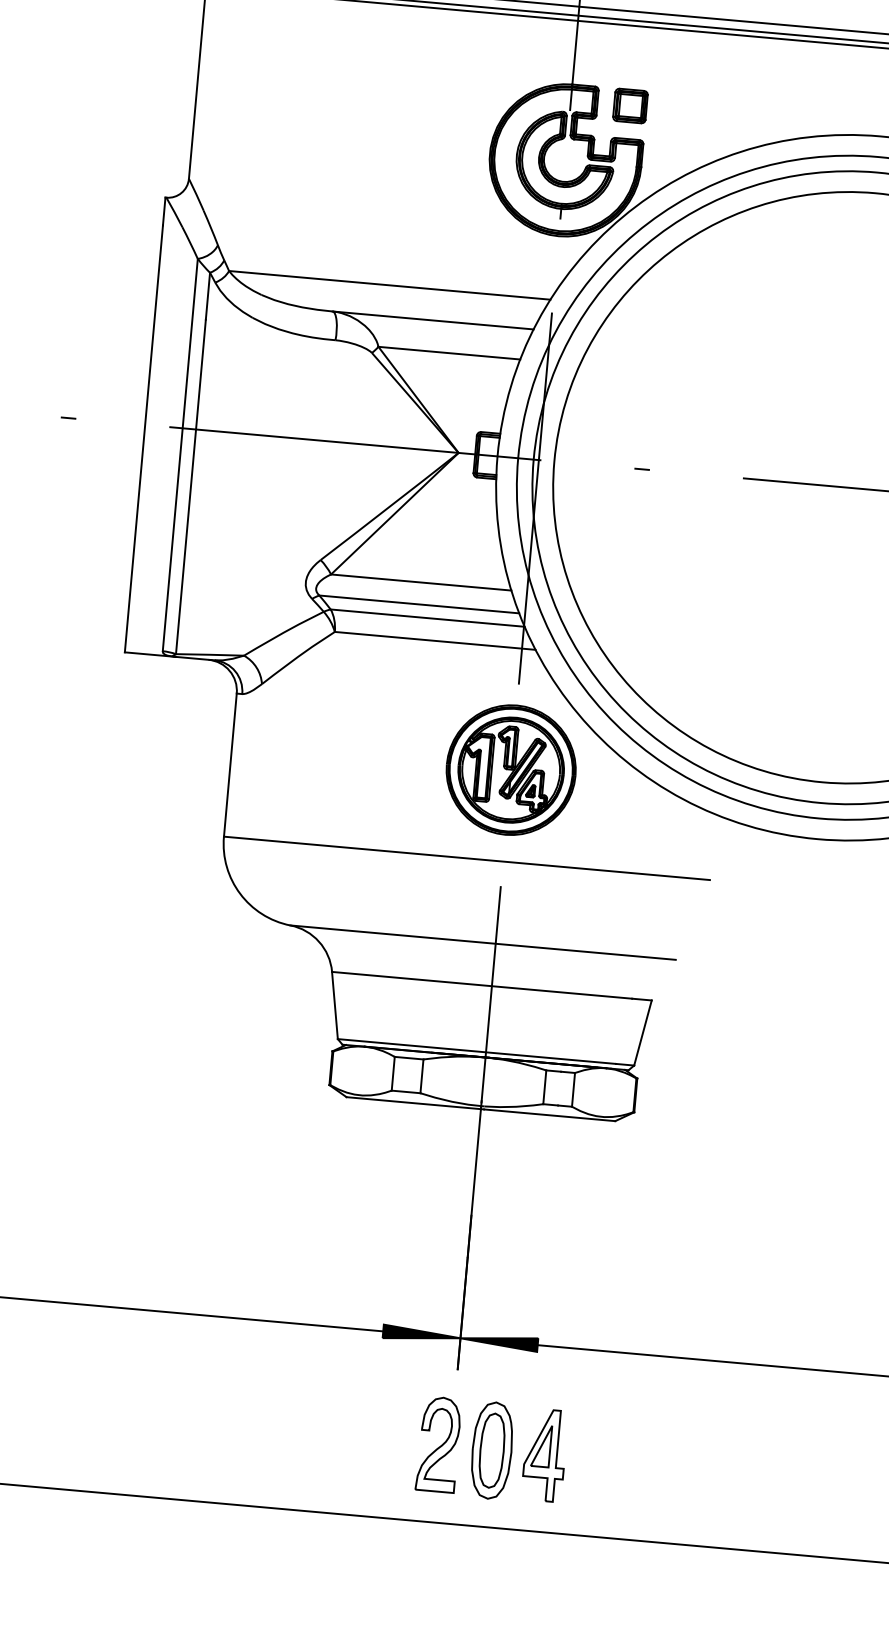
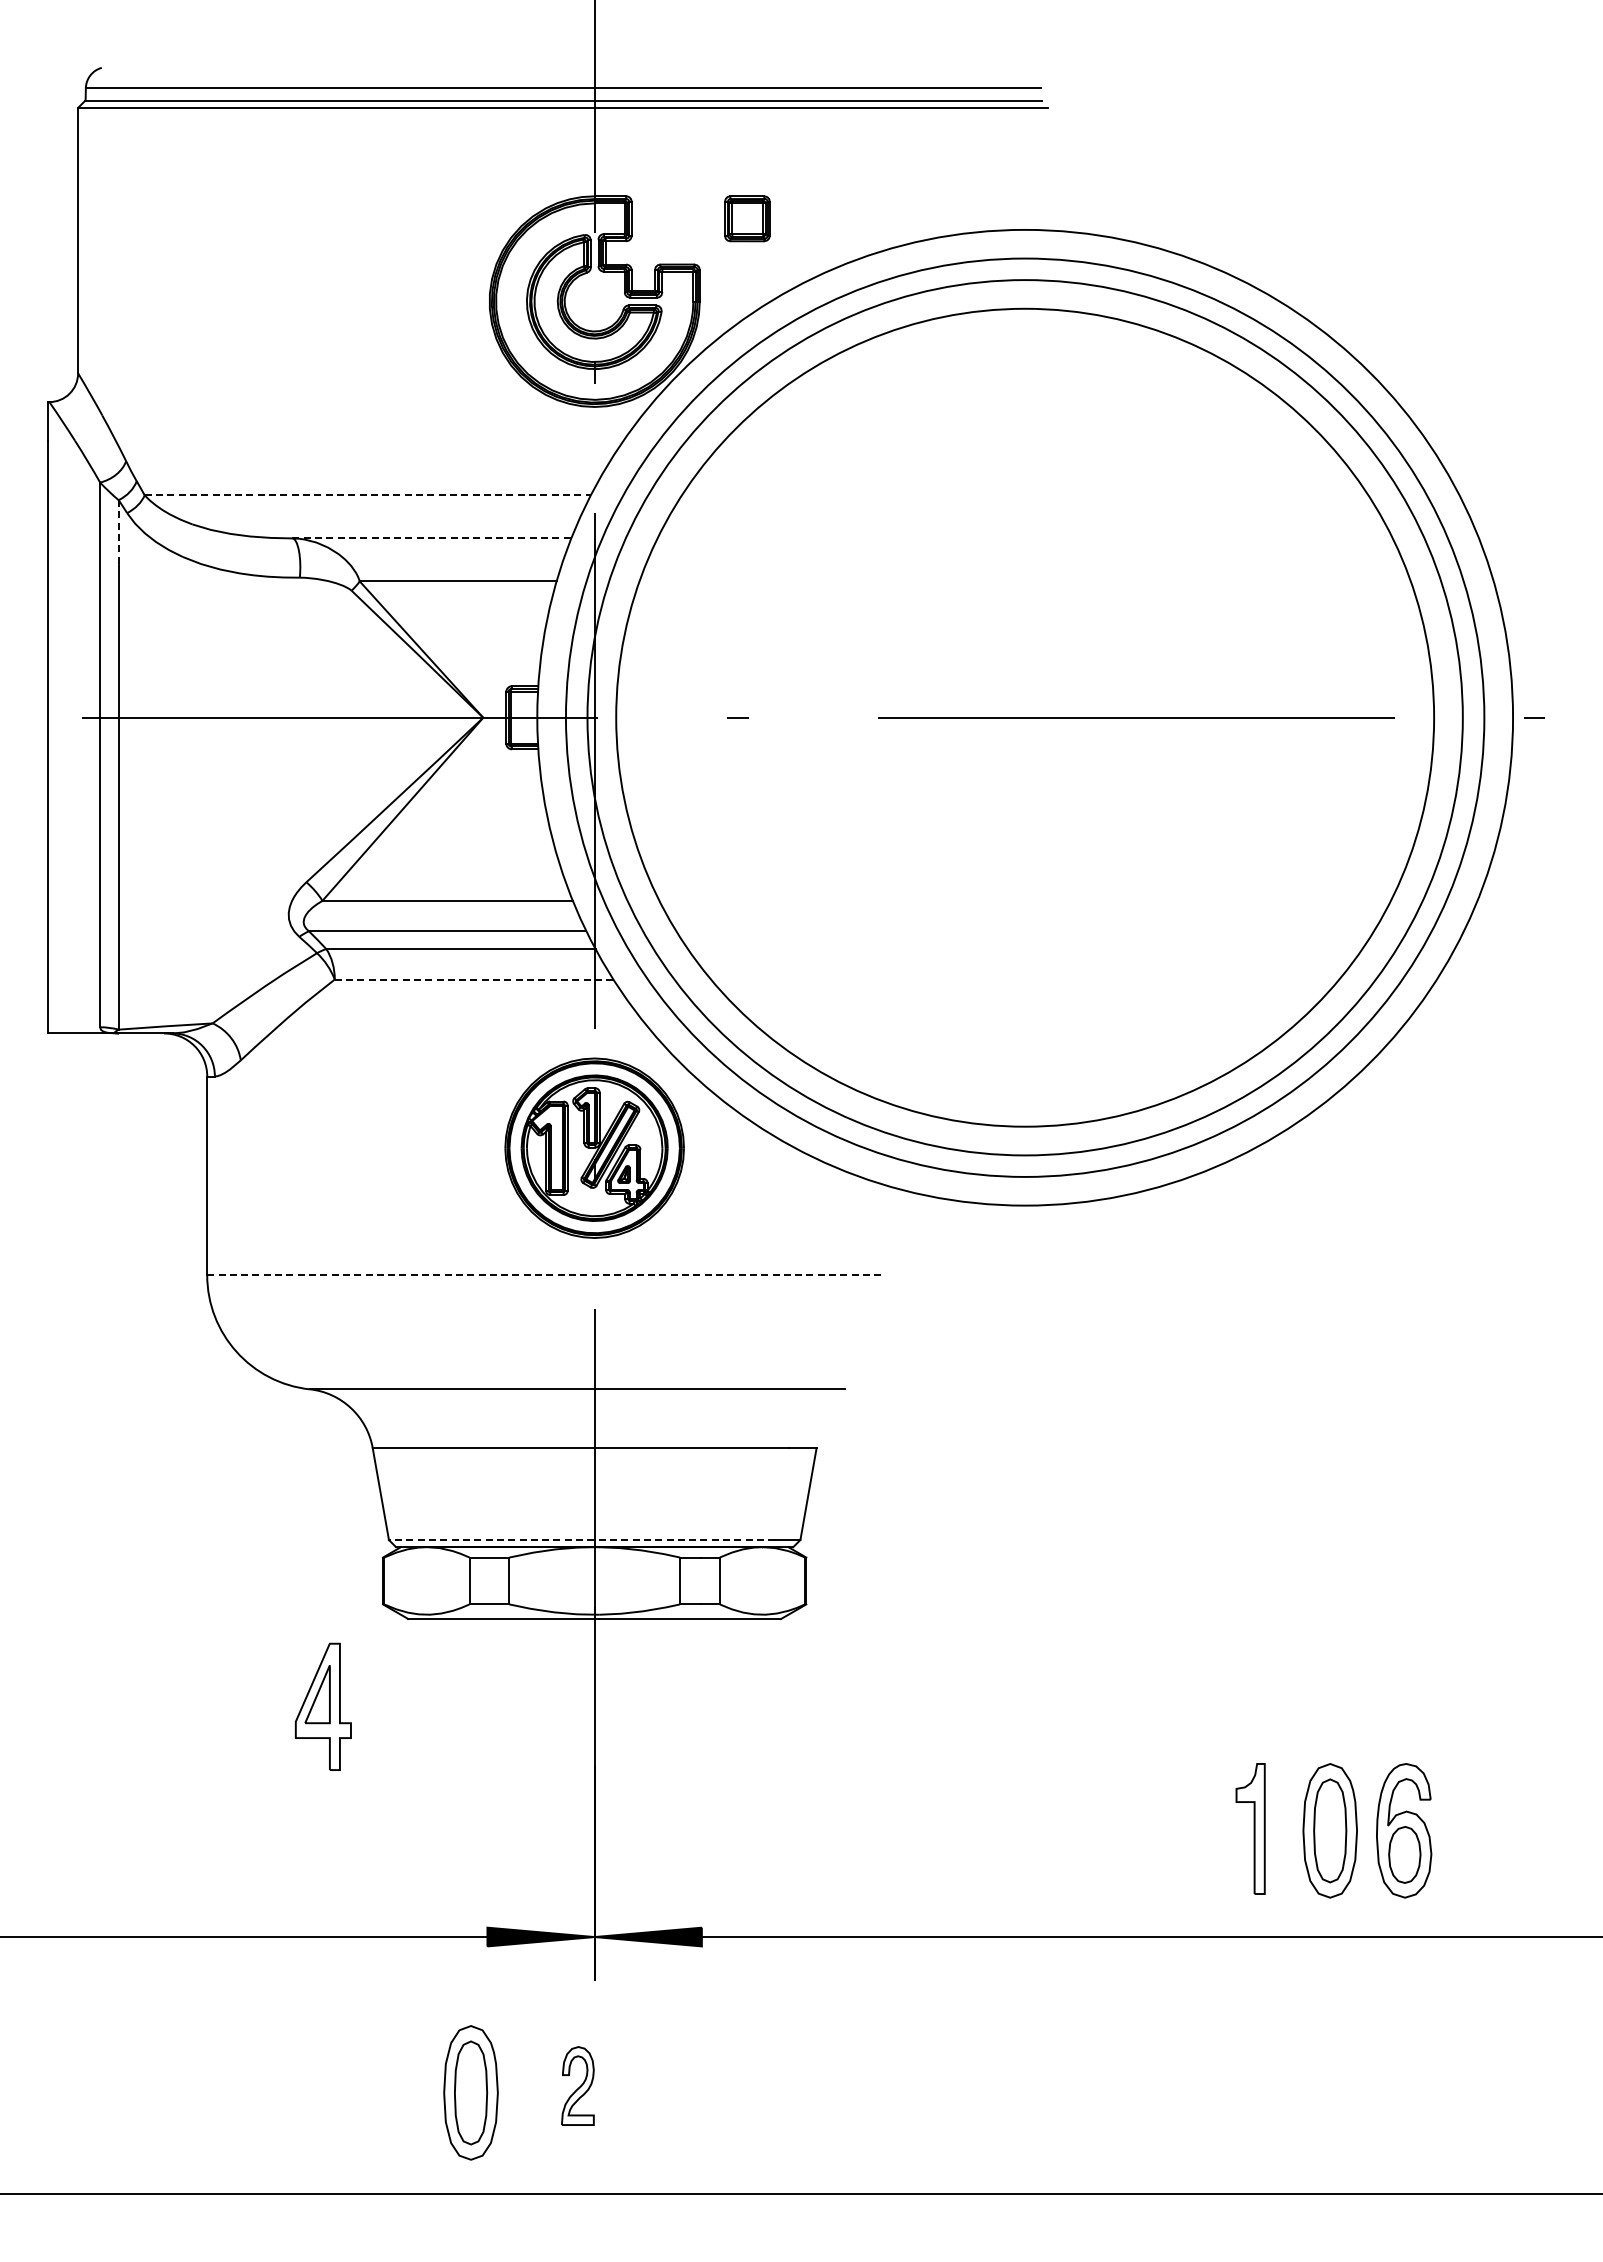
part: (630, 105) -> (747, 218), moved
line: (390, 285) -> (368, 495), solid -> dashed
line: (207, 296) -> (118, 532), solid -> dashed
line: (432, 320) -> (431, 538), solid -> dashed
line: (435, 640) -> (474, 979), solid -> dashed
line: (467, 858) -> (545, 1275), solid -> dashed
line: (476, 1051) -> (581, 1540), solid -> dashed
part: (438, 1444) -> (577, 2085), size x0.6
part: (491, 1450) -> (470, 2092), moved
part: (545, 1455) -> (323, 1706), moved

